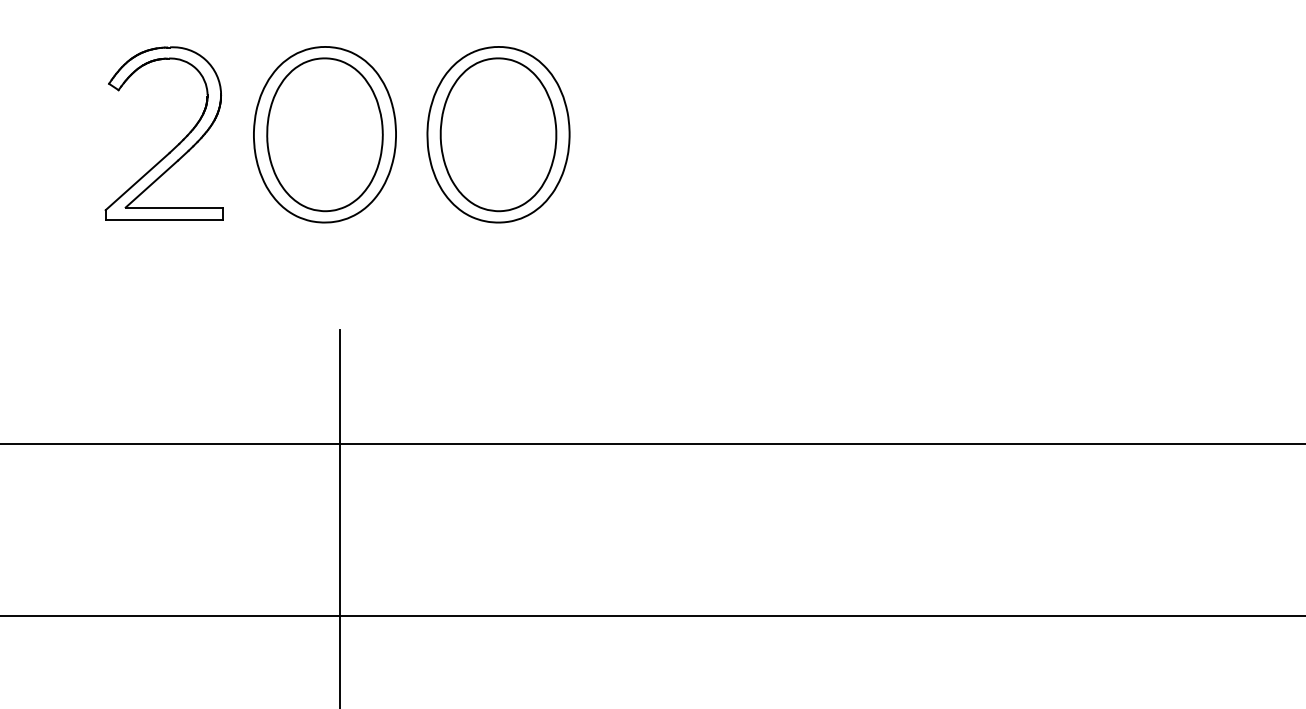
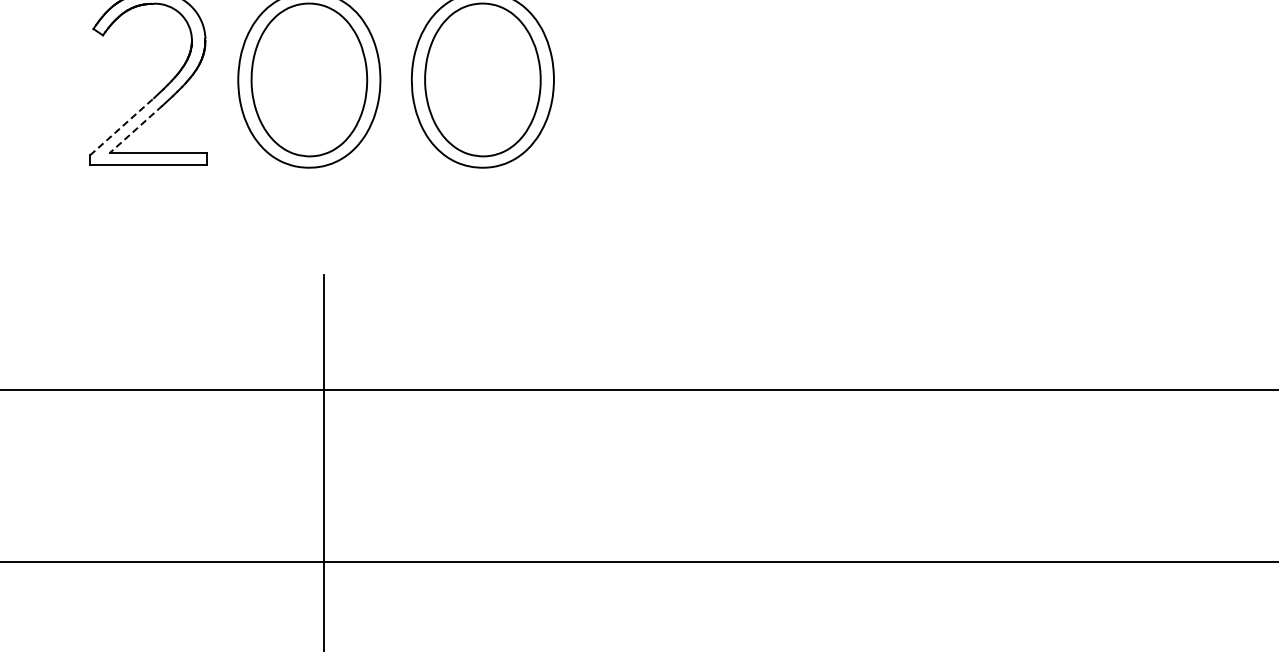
line: (137, 181) -> (121, 126), solid -> dashed
line: (151, 184) -> (135, 129), solid -> dashed

